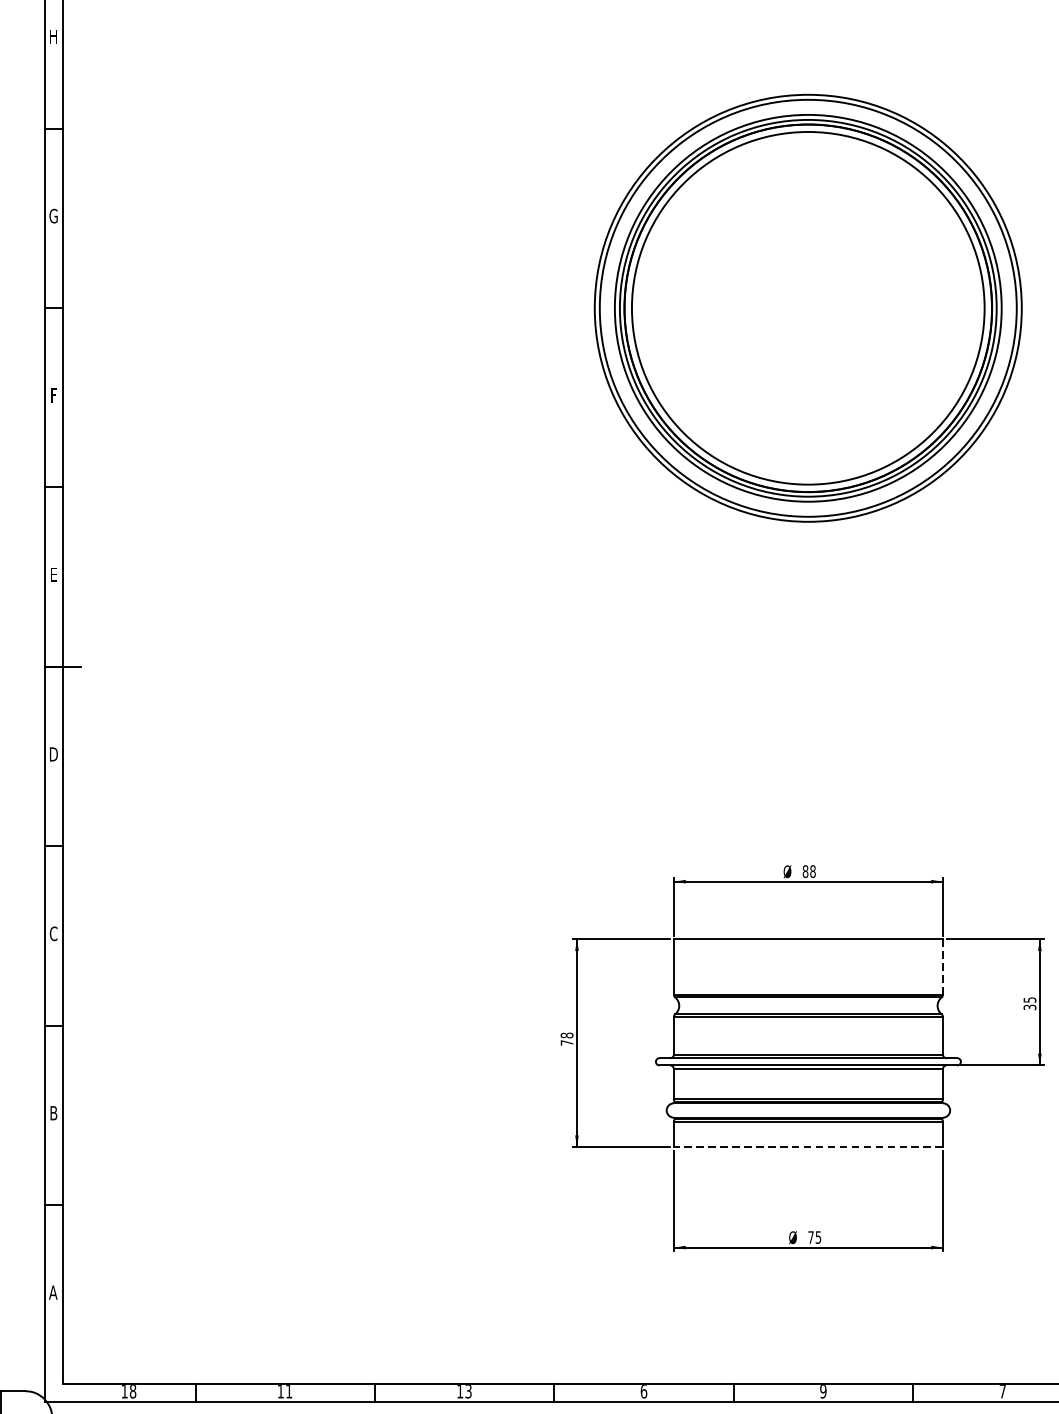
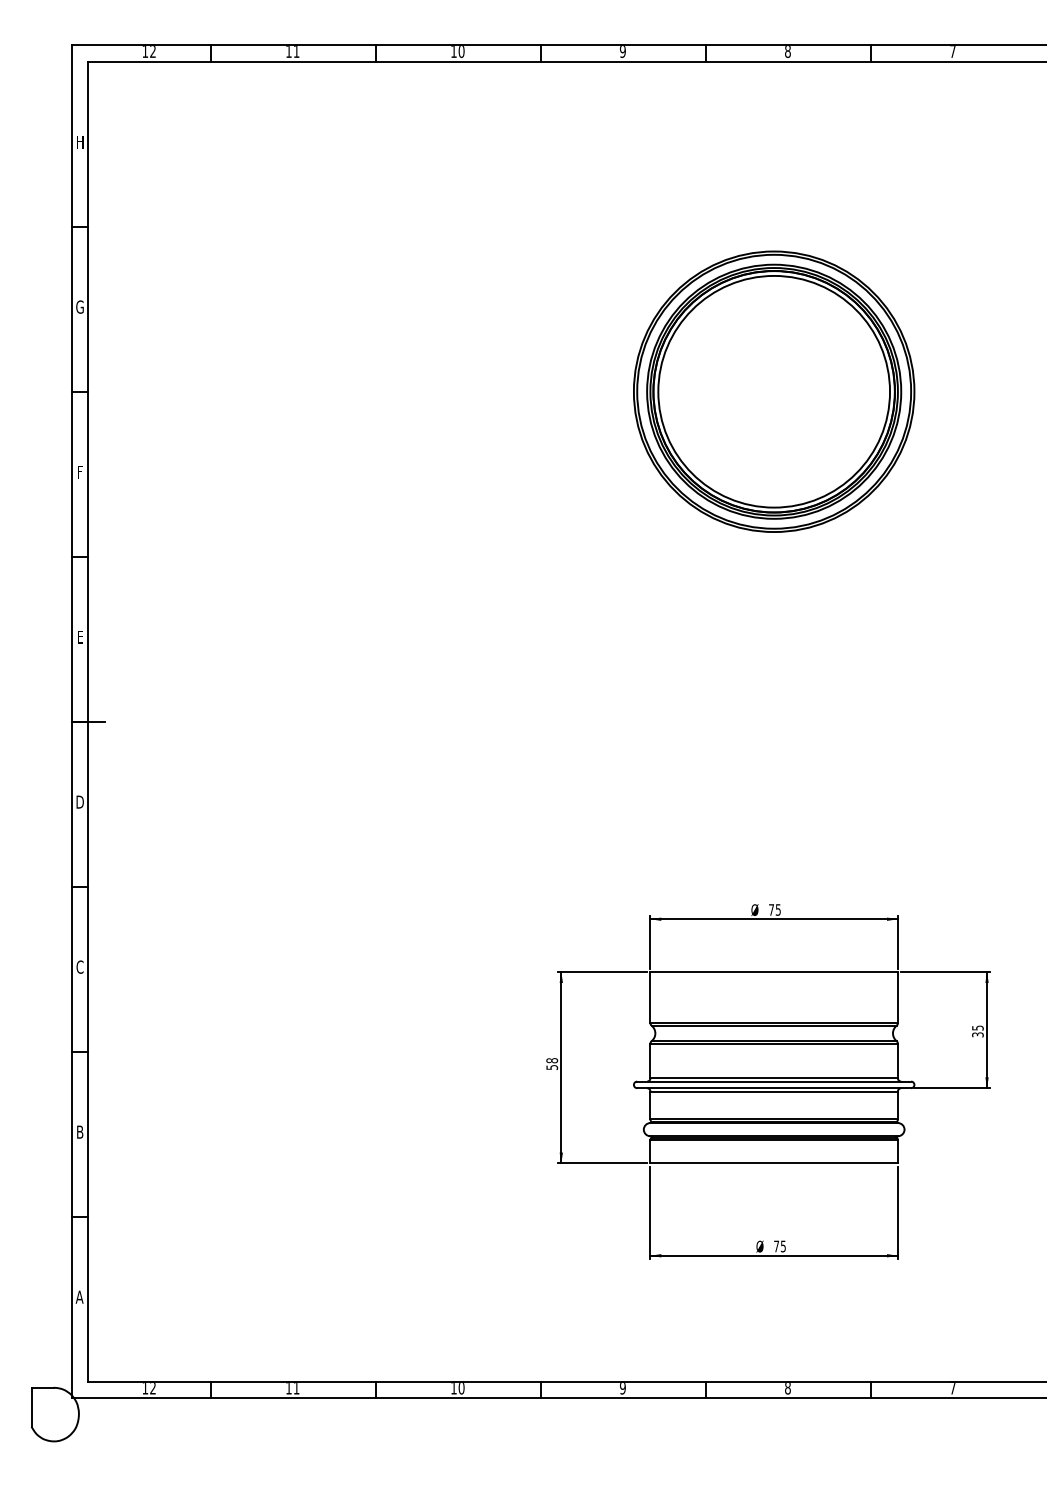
part: (808, 307) -> (774, 391), size x0.71
text: (808, 871) -> (774, 909), 88 -> 75
line: (942, 966) -> (897, 997), dashed -> solid
text: (567, 1042) -> (552, 1067), 78 -> 58
line: (808, 1147) -> (774, 1163), dashed -> solid
text: (132, 1391) -> (152, 1388), 18 -> 12
text: (468, 1391) -> (461, 1388), 13 -> 10
text: (643, 1391) -> (622, 1388), 6 -> 9
text: (822, 1391) -> (787, 1388), 9 -> 8

